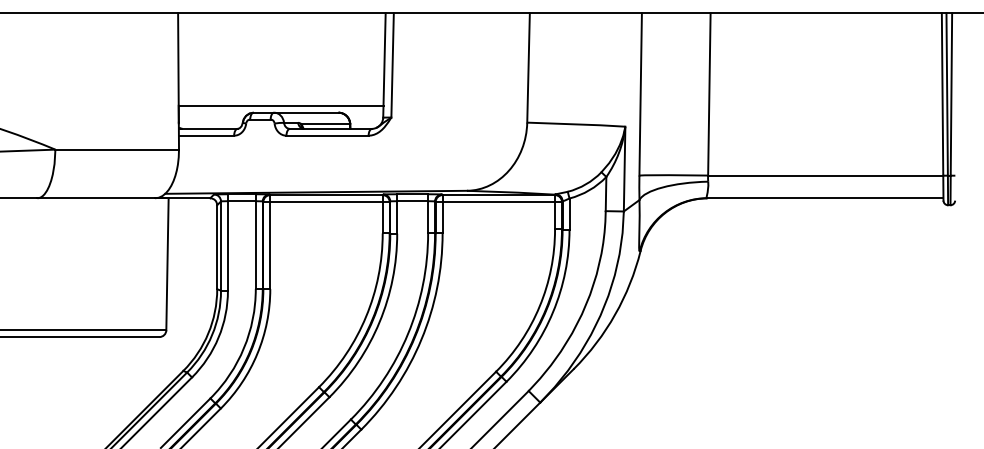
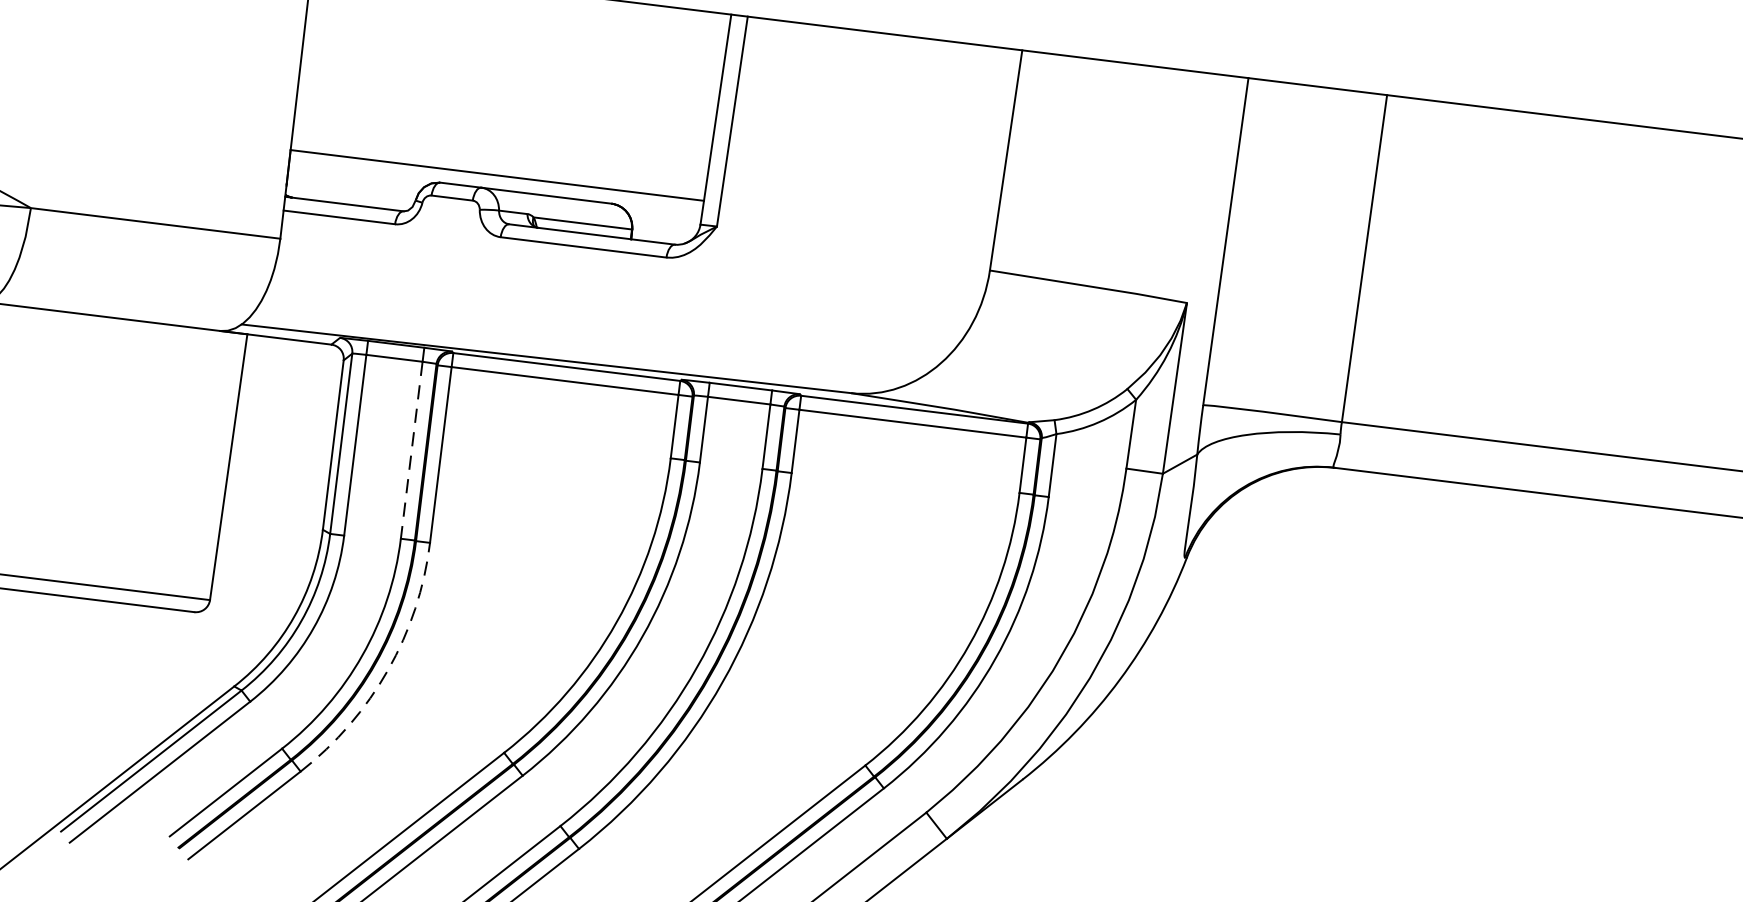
line: (255, 245) -> (411, 451), solid -> dashed
arc: (257, 353) -> (388, 669), solid -> dashed

